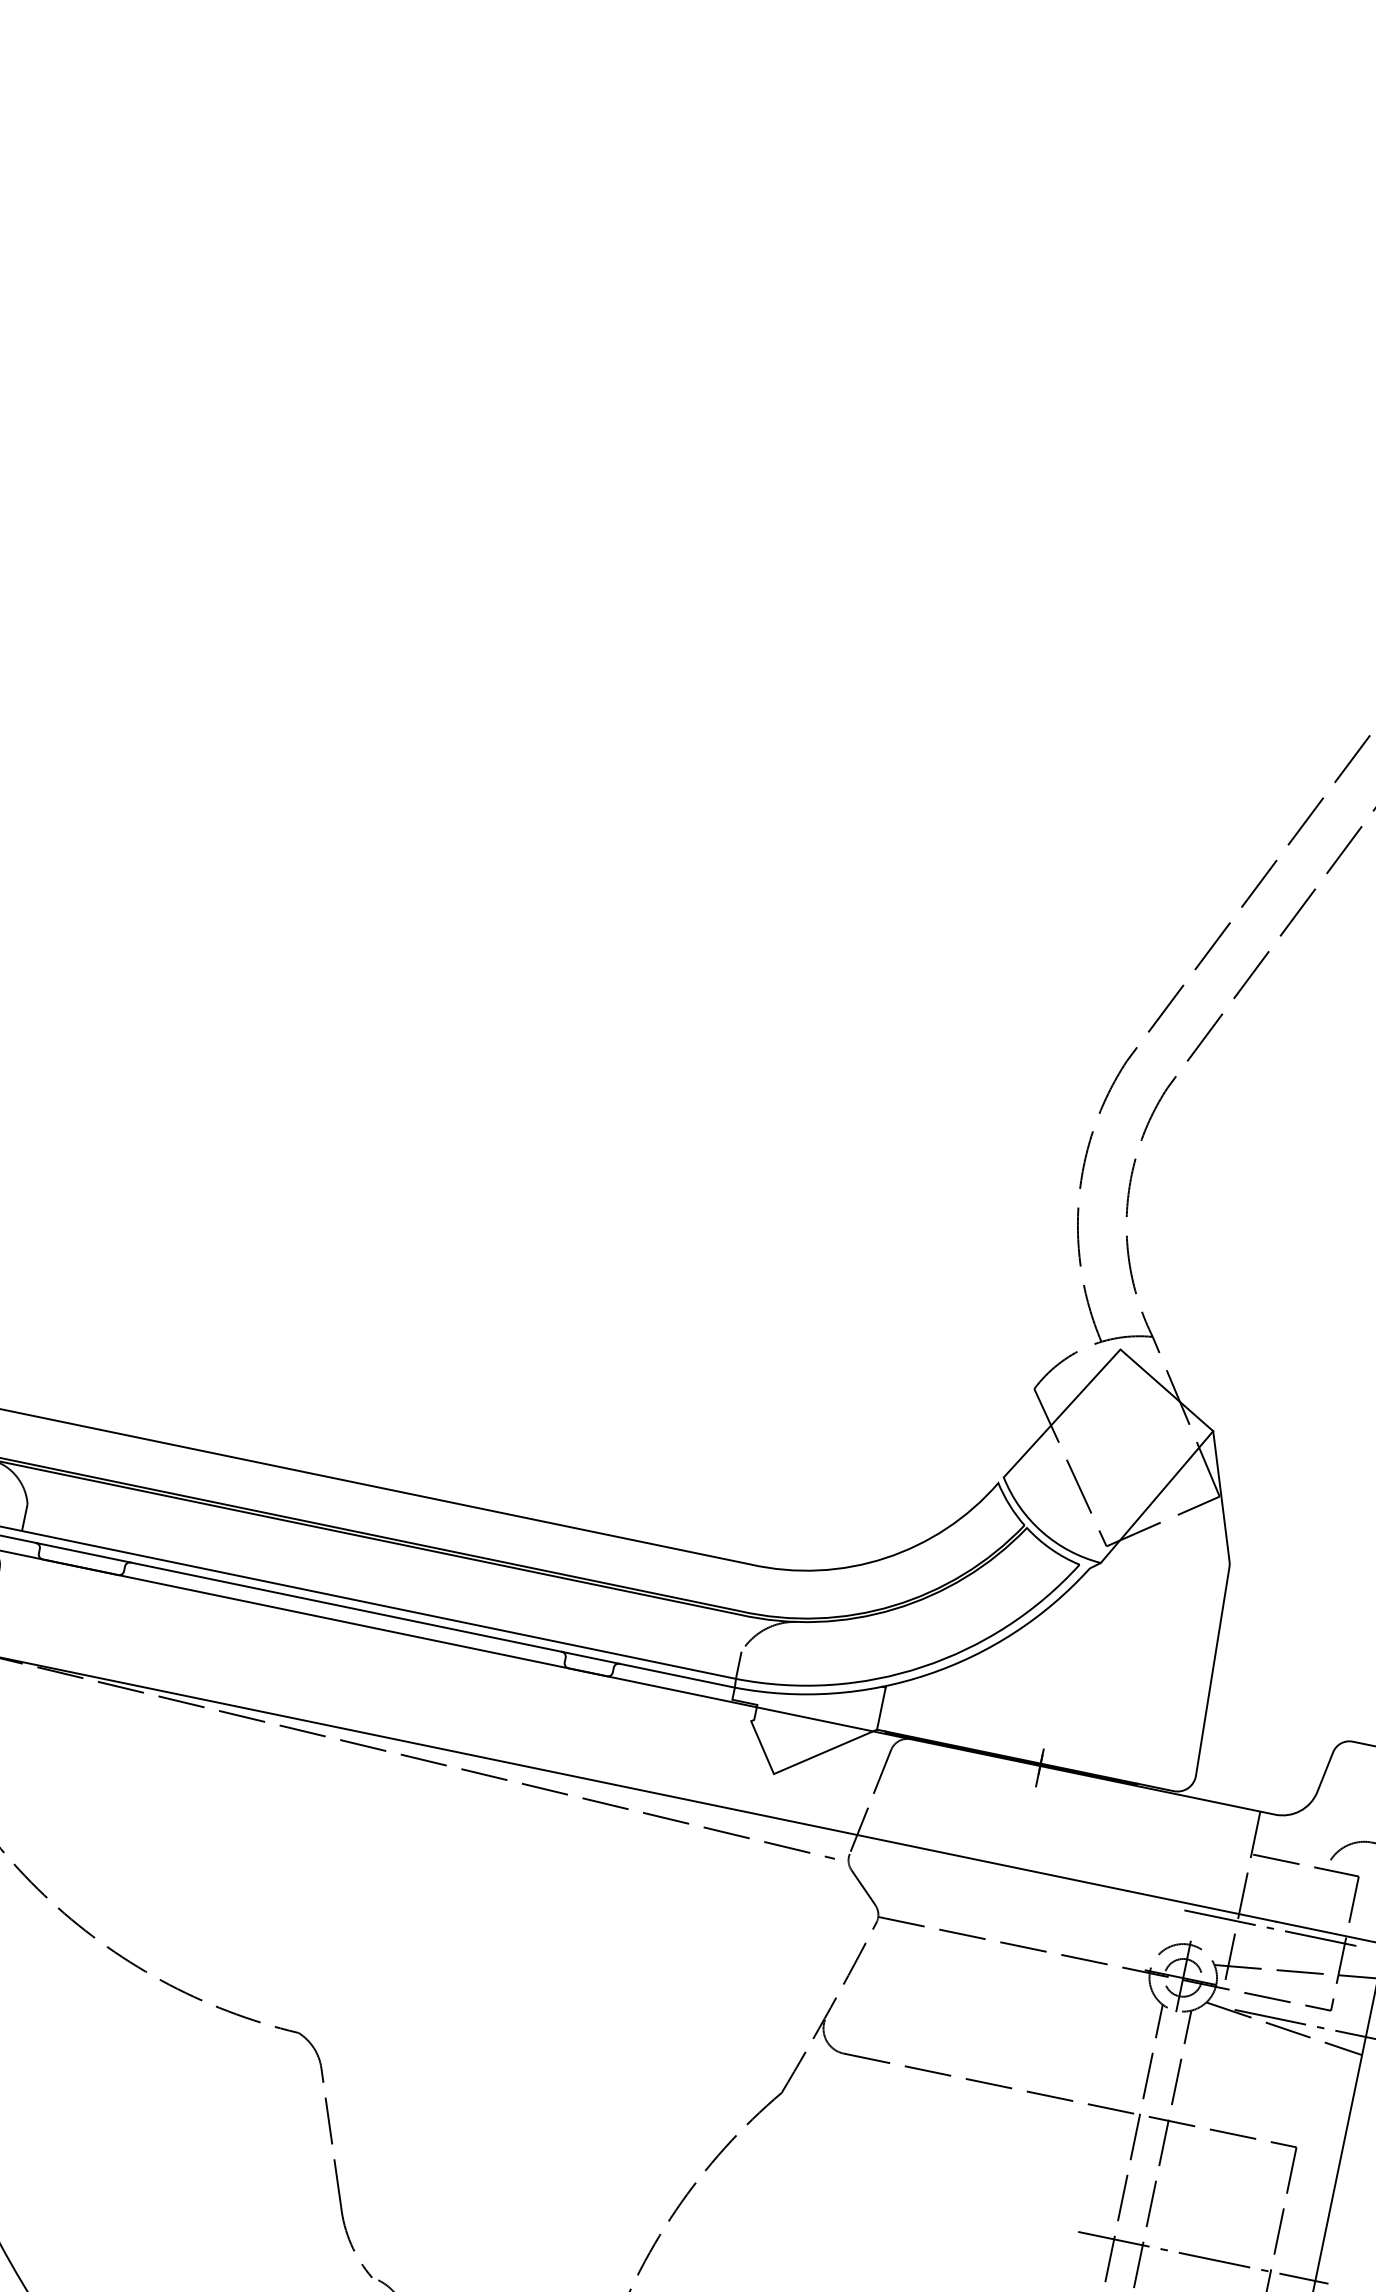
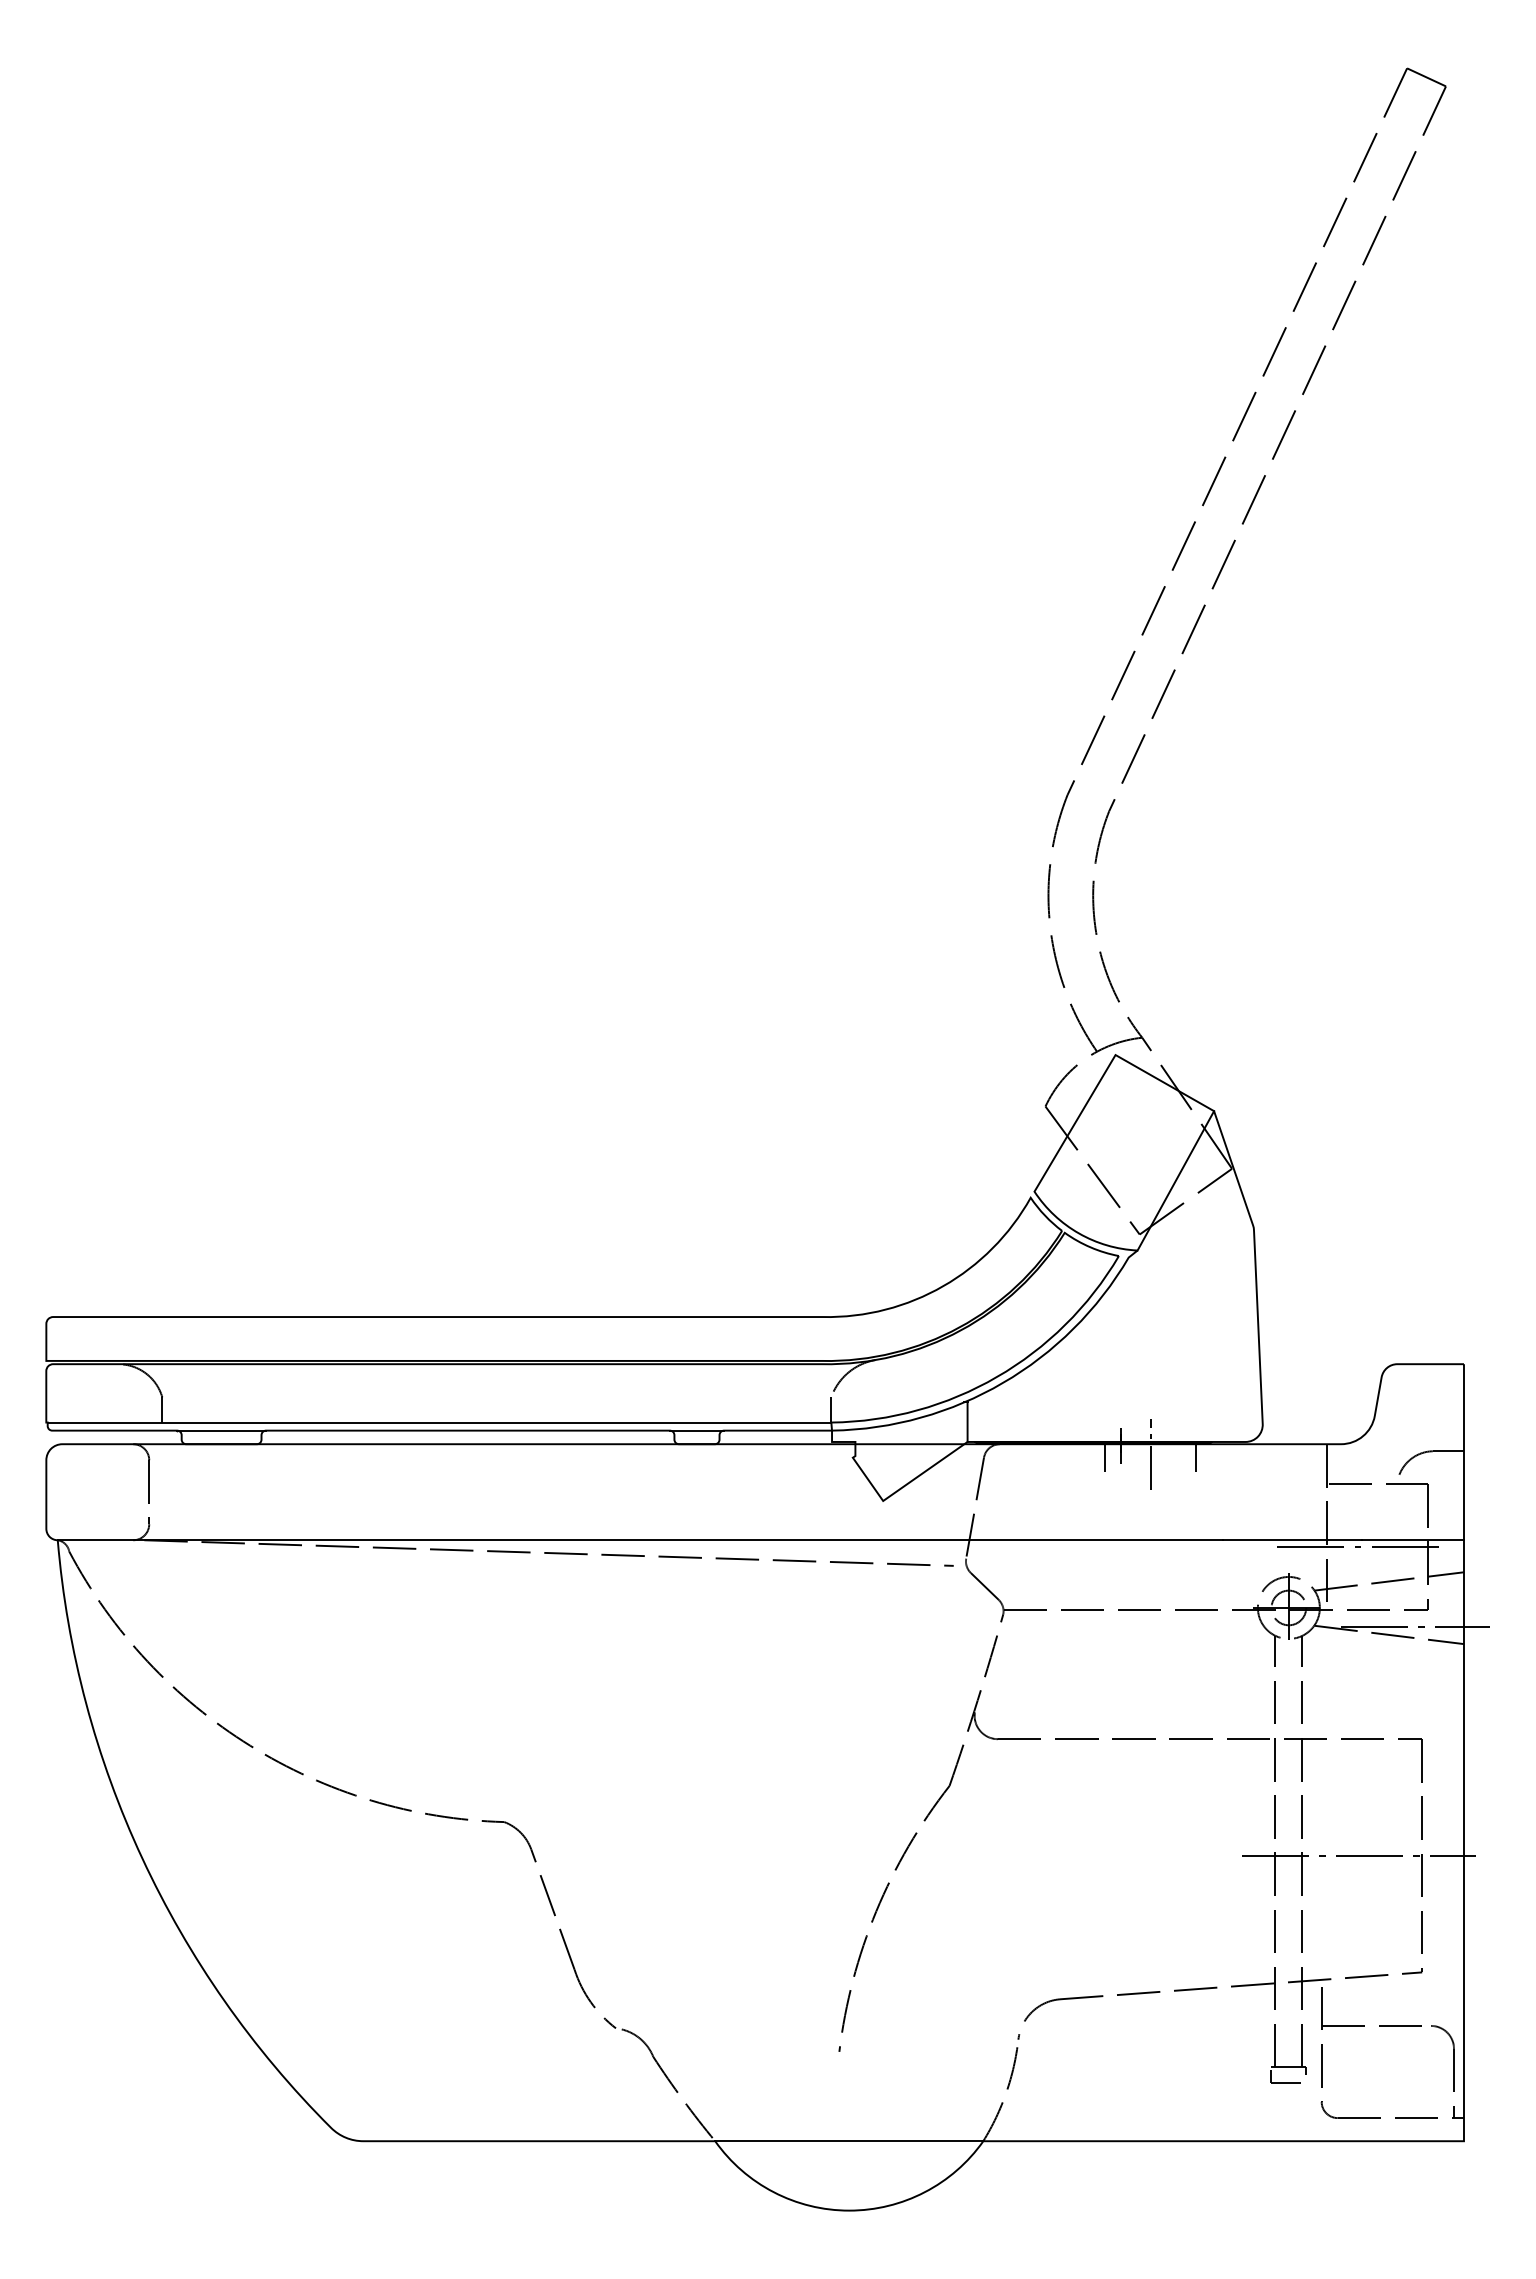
line: (1020, 1776) -> (1105, 1457), added
line: (1069, 1783) -> (1150, 1454), added
line: (1117, 1796) -> (1196, 1457), added

